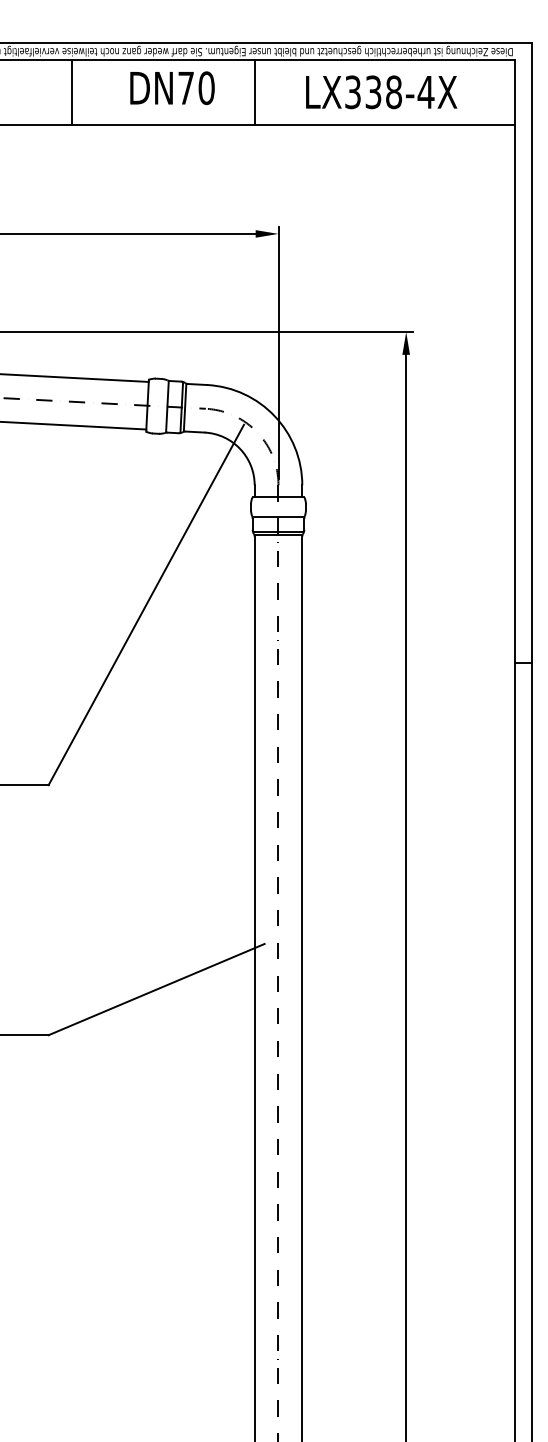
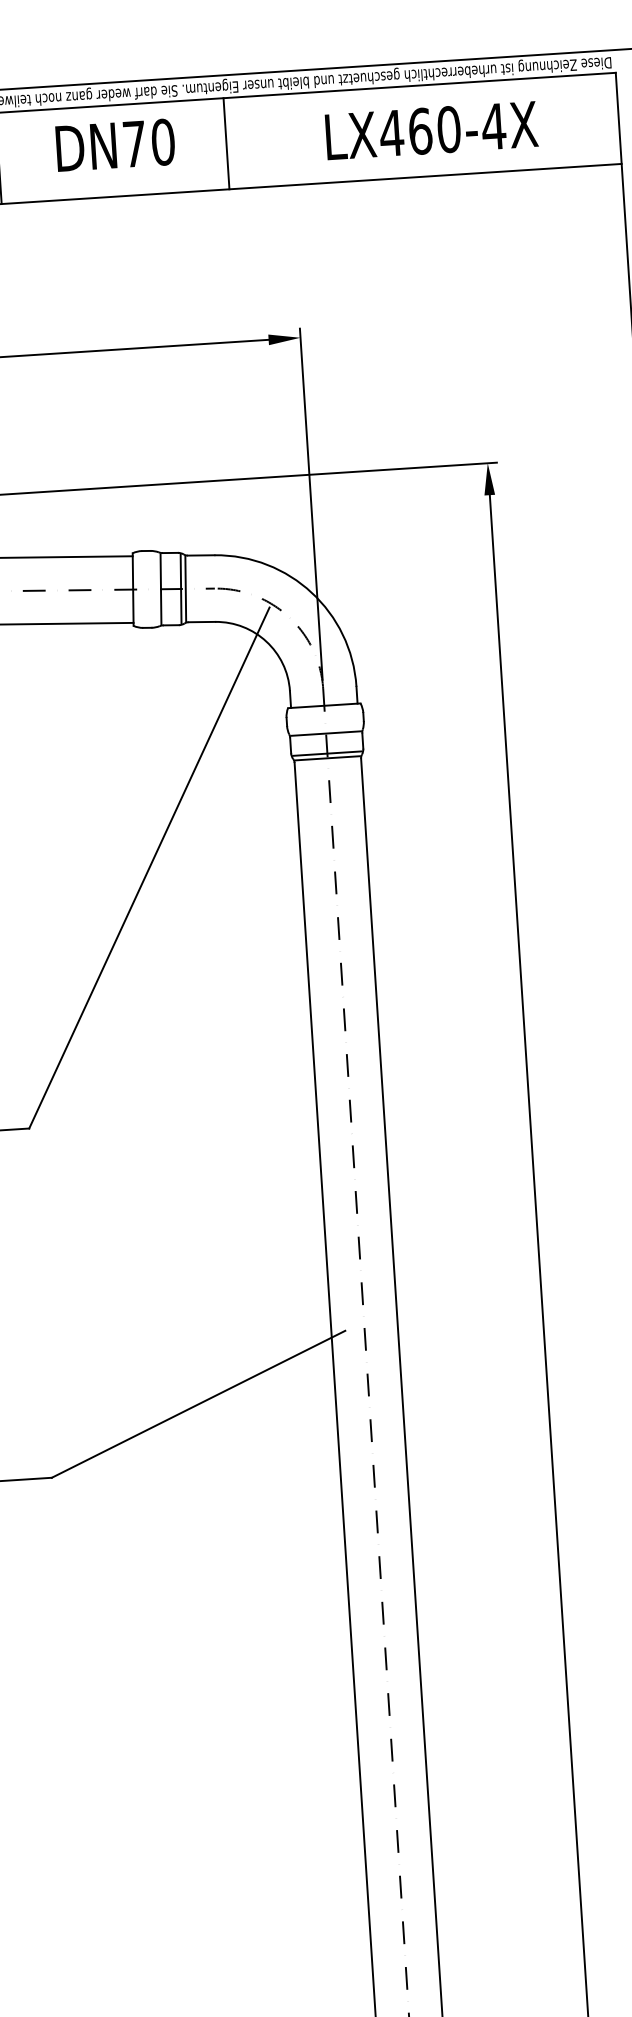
text: (172, 88) -> (115, 145), moved
line: (254, 91) -> (226, 142), moved
text: (373, 92) -> (420, 131), LX338-4X -> LX460-4X

